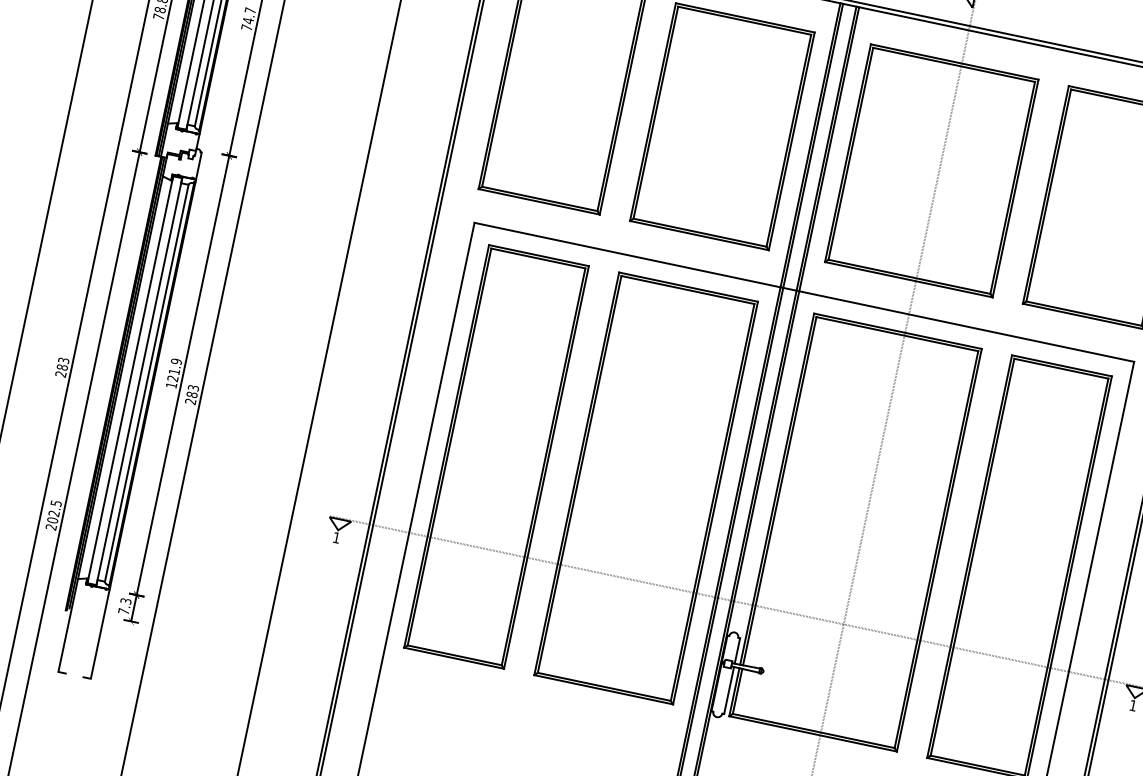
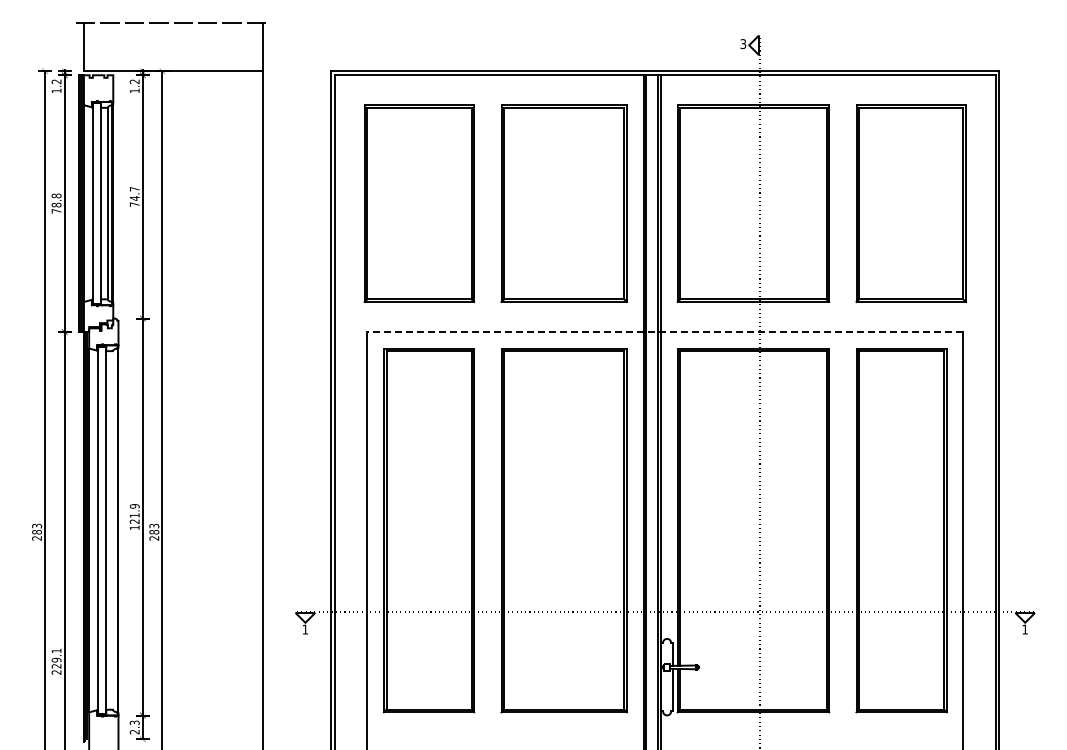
line: (803, 291) -> (664, 331), solid -> dashed
line: (146, 383) -> (112, 530), removed
text: (54, 511) -> (56, 658), 202.5 -> 229.1
text: (123, 610) -> (134, 731), 7.3 -> 2.3

